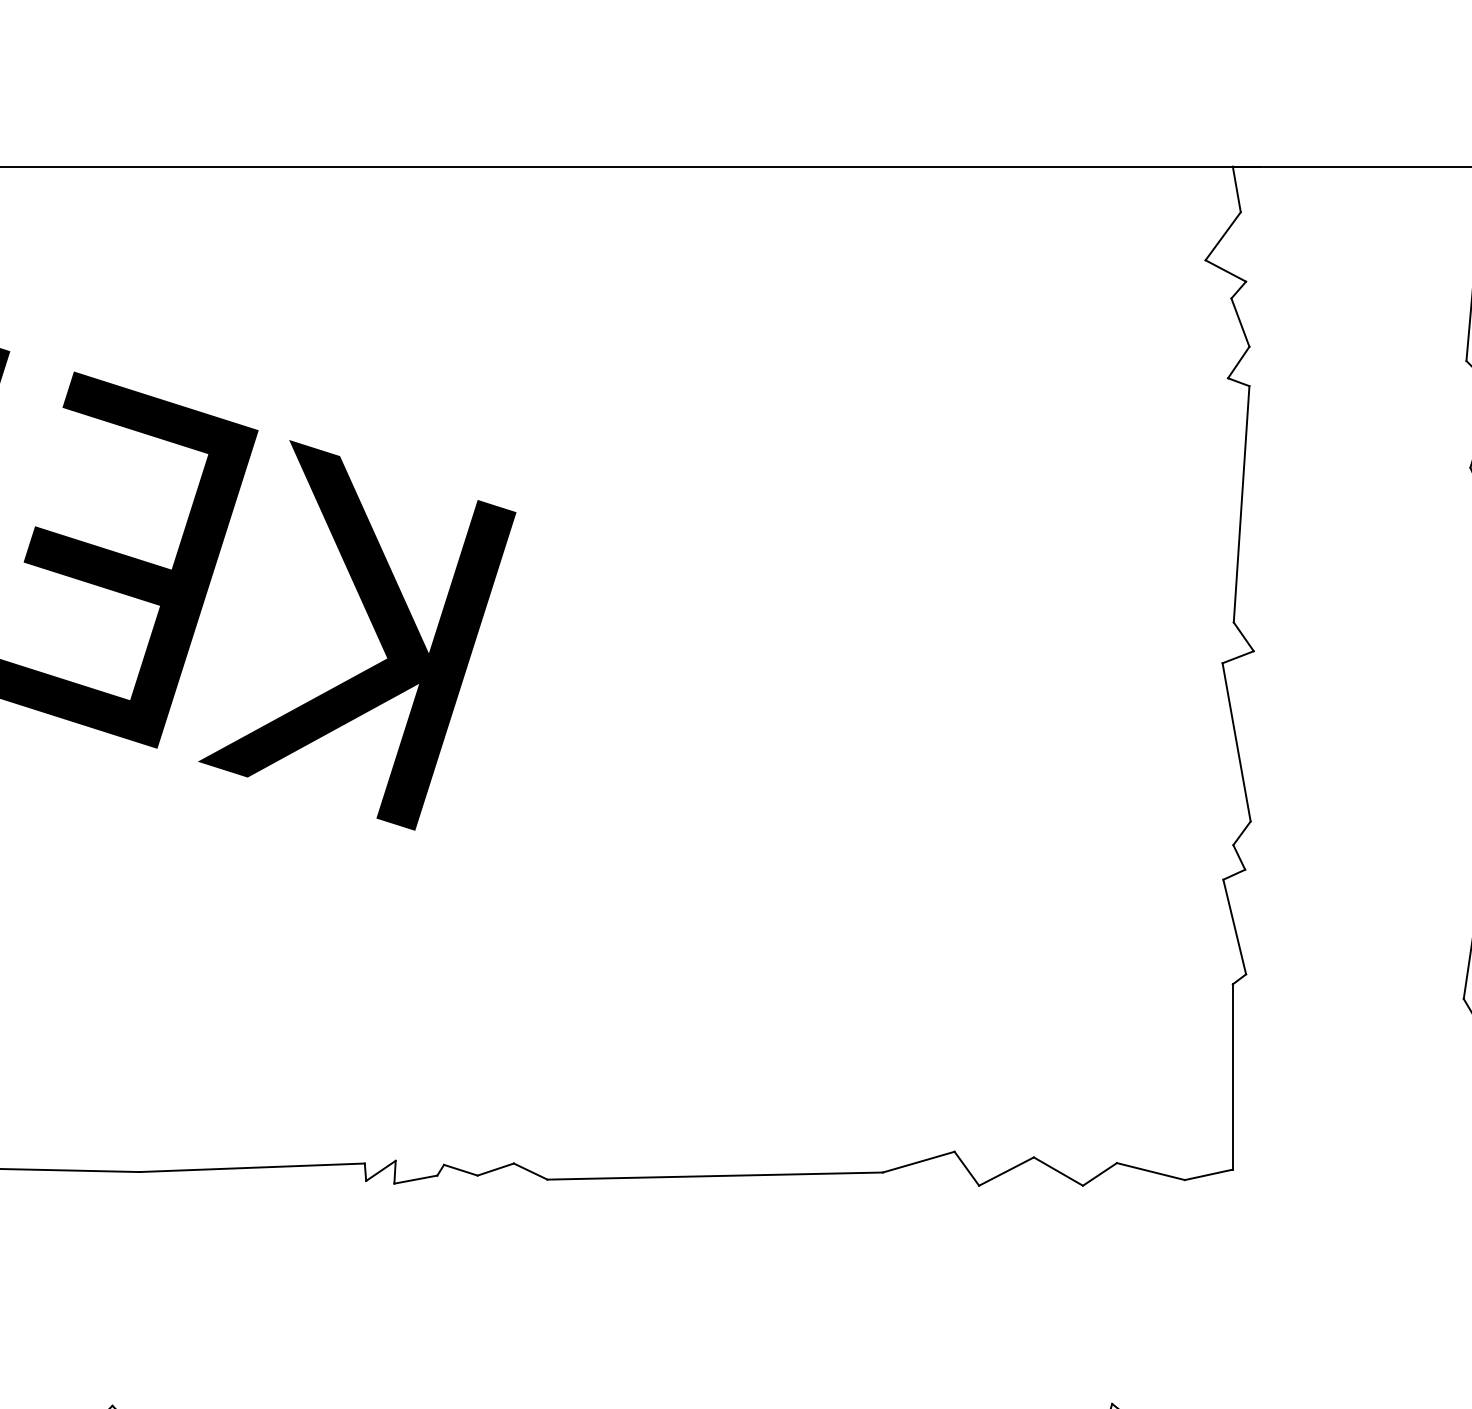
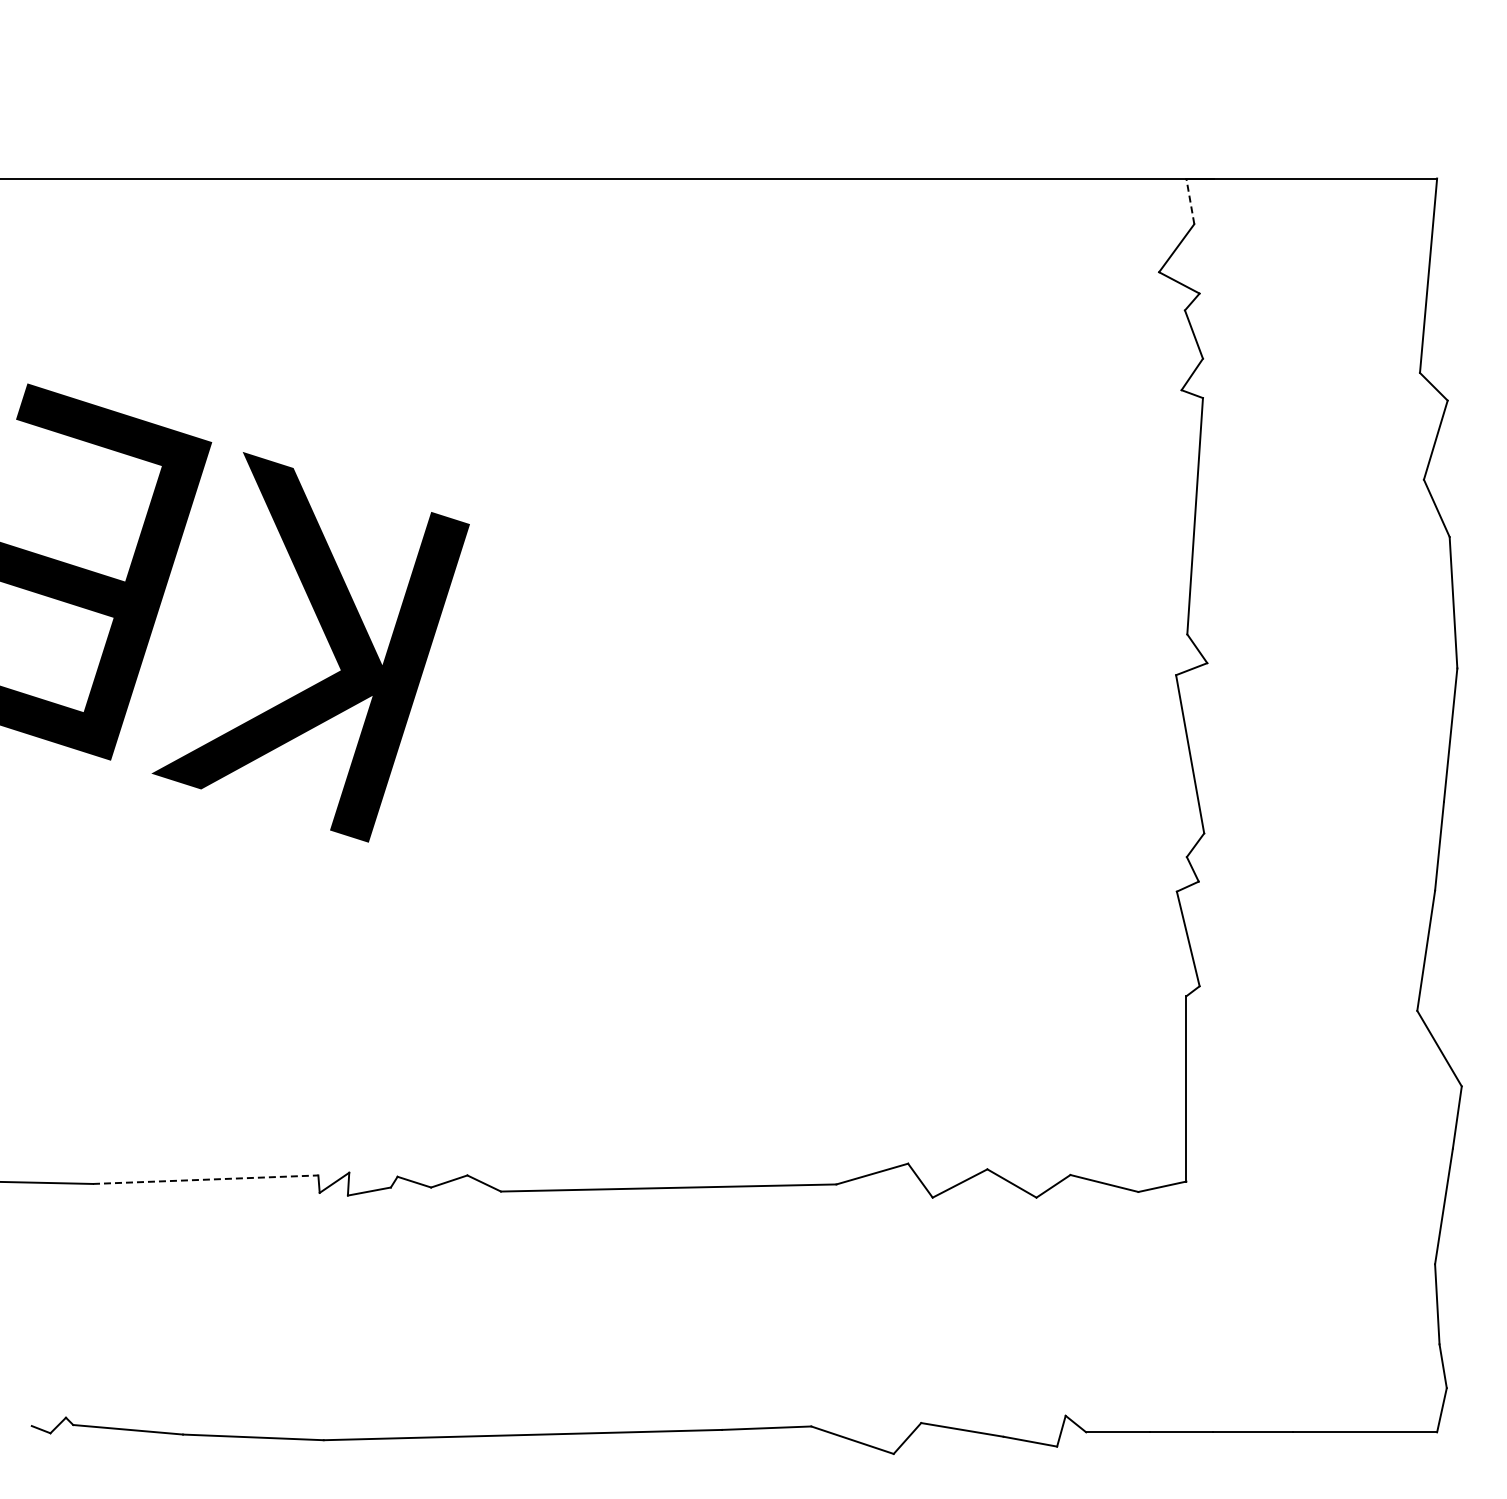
line: (1236, 188) -> (1190, 200), solid -> dashed
line: (251, 1167) -> (205, 1179), solid -> dashed

